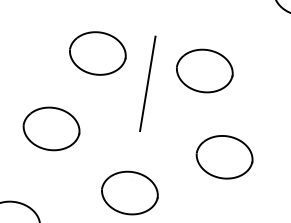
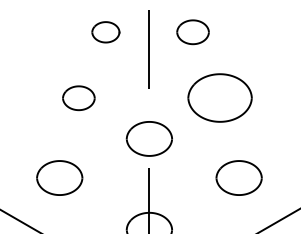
part: (97, 53) -> (105, 32), size x0.6
part: (204, 71) -> (192, 32), size x0.7
part: (51, 129) -> (78, 98), size x0.7
part: (223, 157) -> (219, 98), size x1.4

